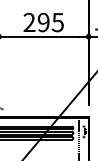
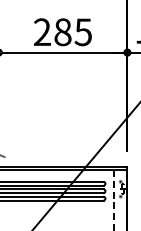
text: (43, 22) -> (62, 32), 295 -> 285

